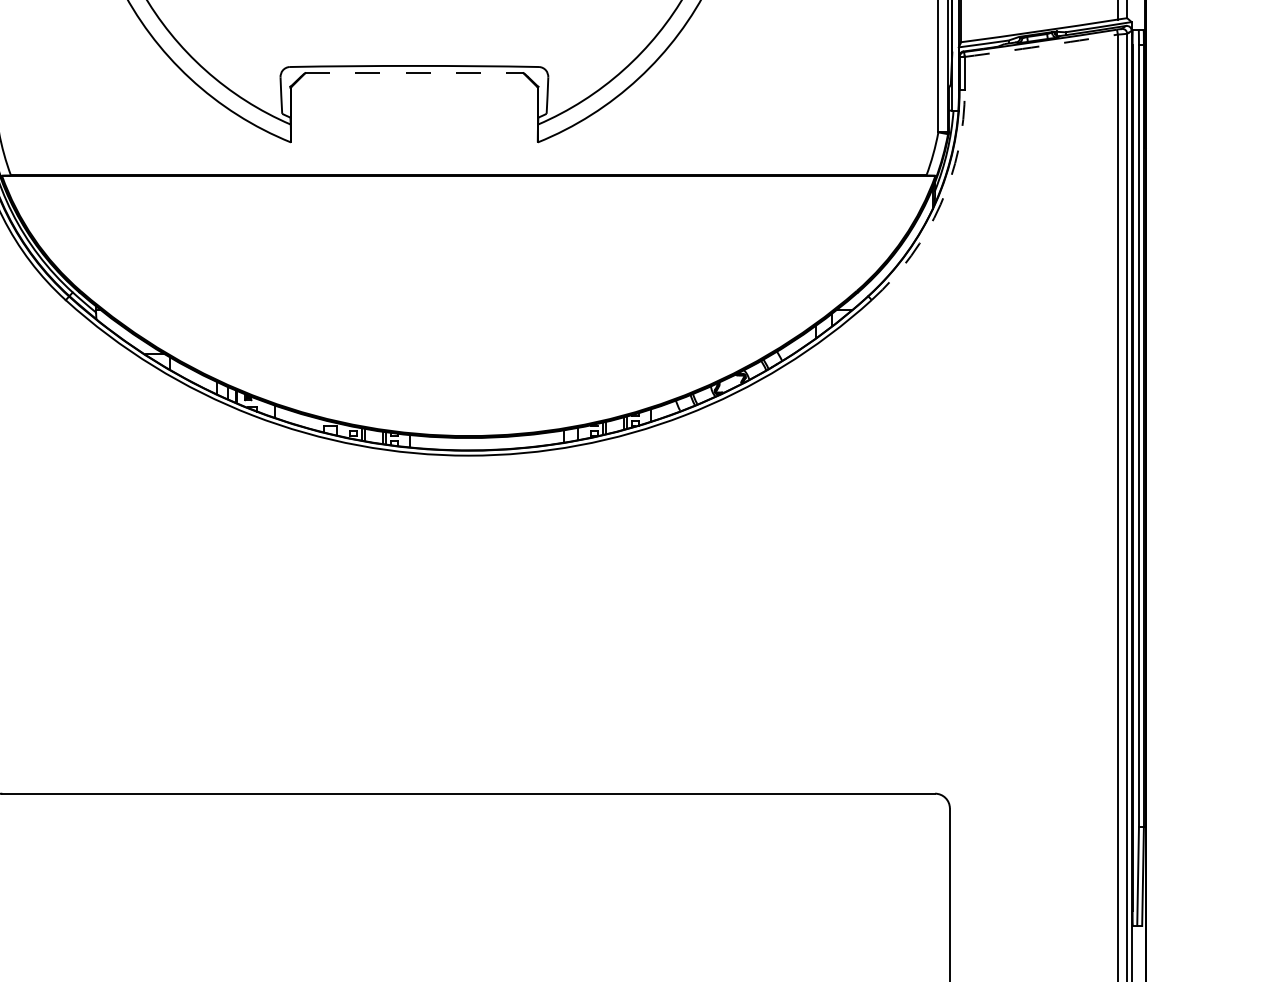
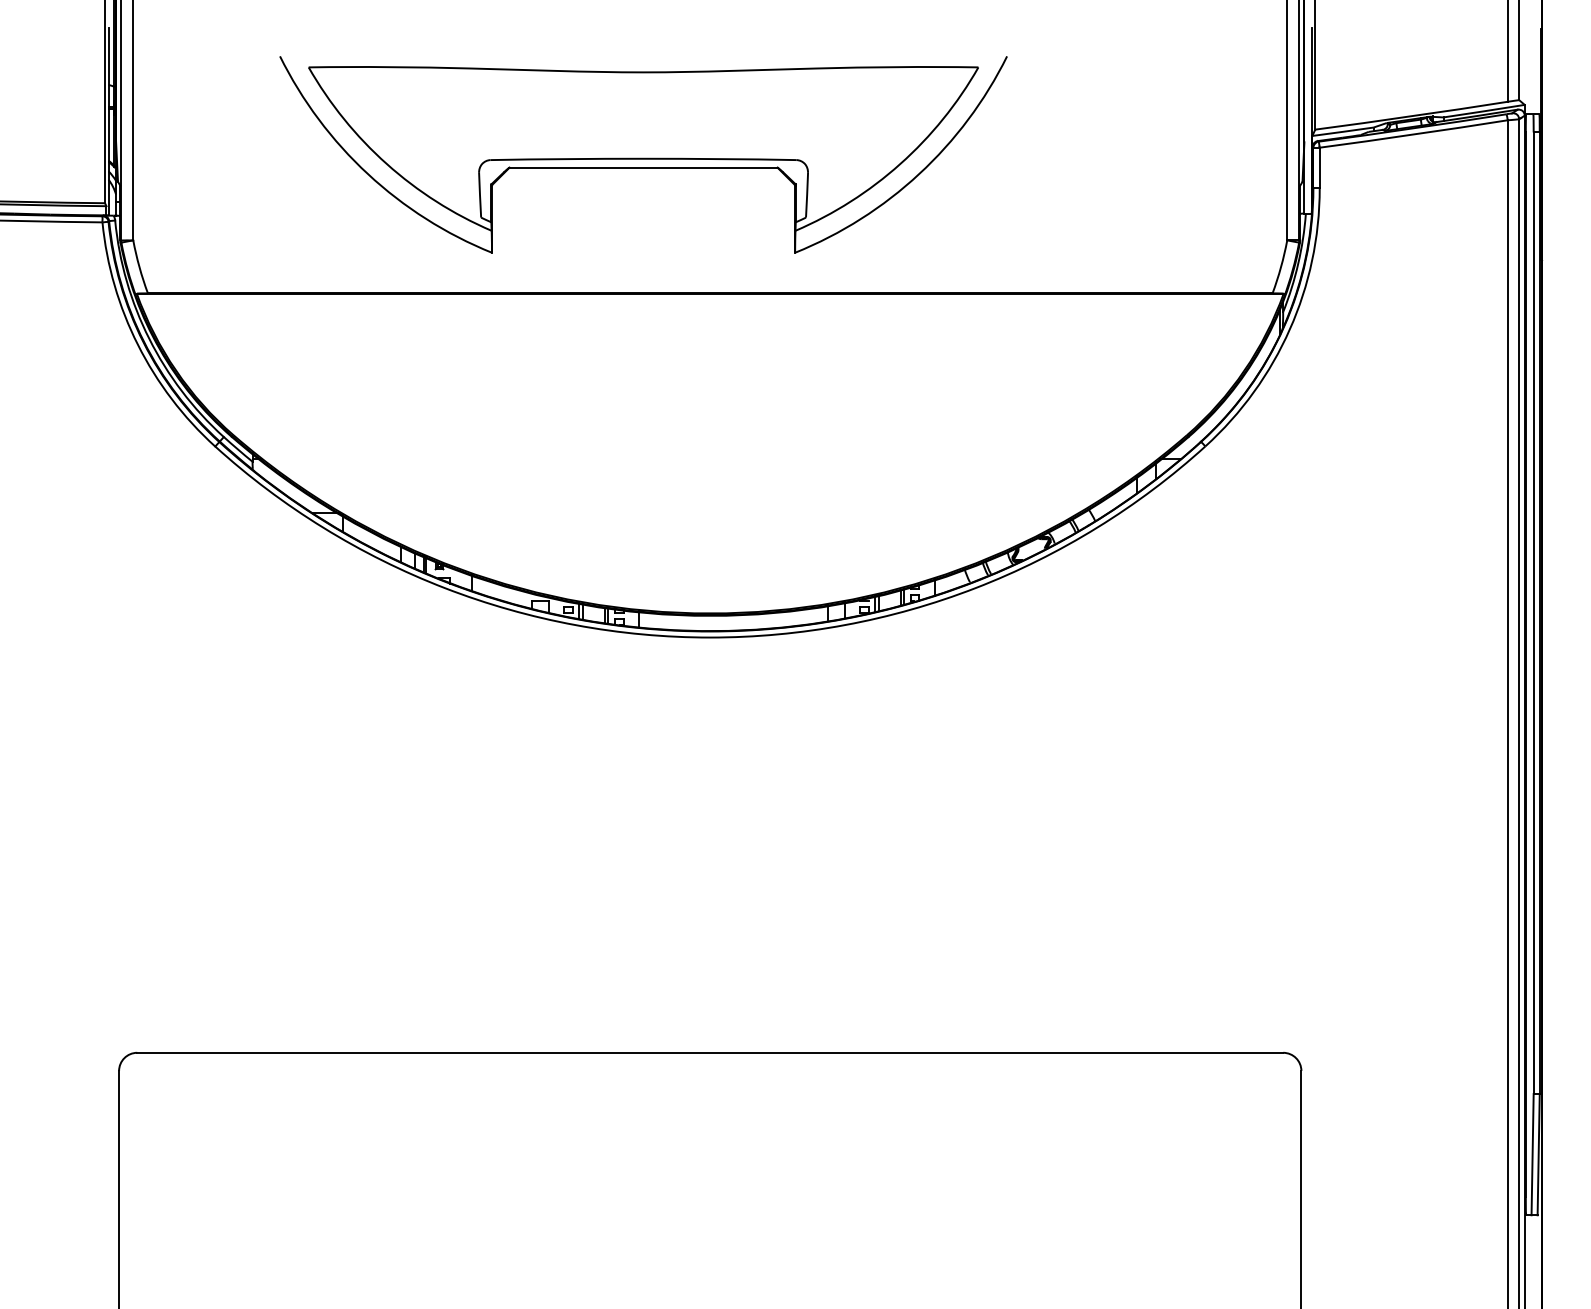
arc: (1041, 46) -> (1413, 134), dashed -> solid
line: (415, 73) -> (644, 167), dashed -> solid
arc: (940, 204) -> (1289, 329), dashed -> solid

